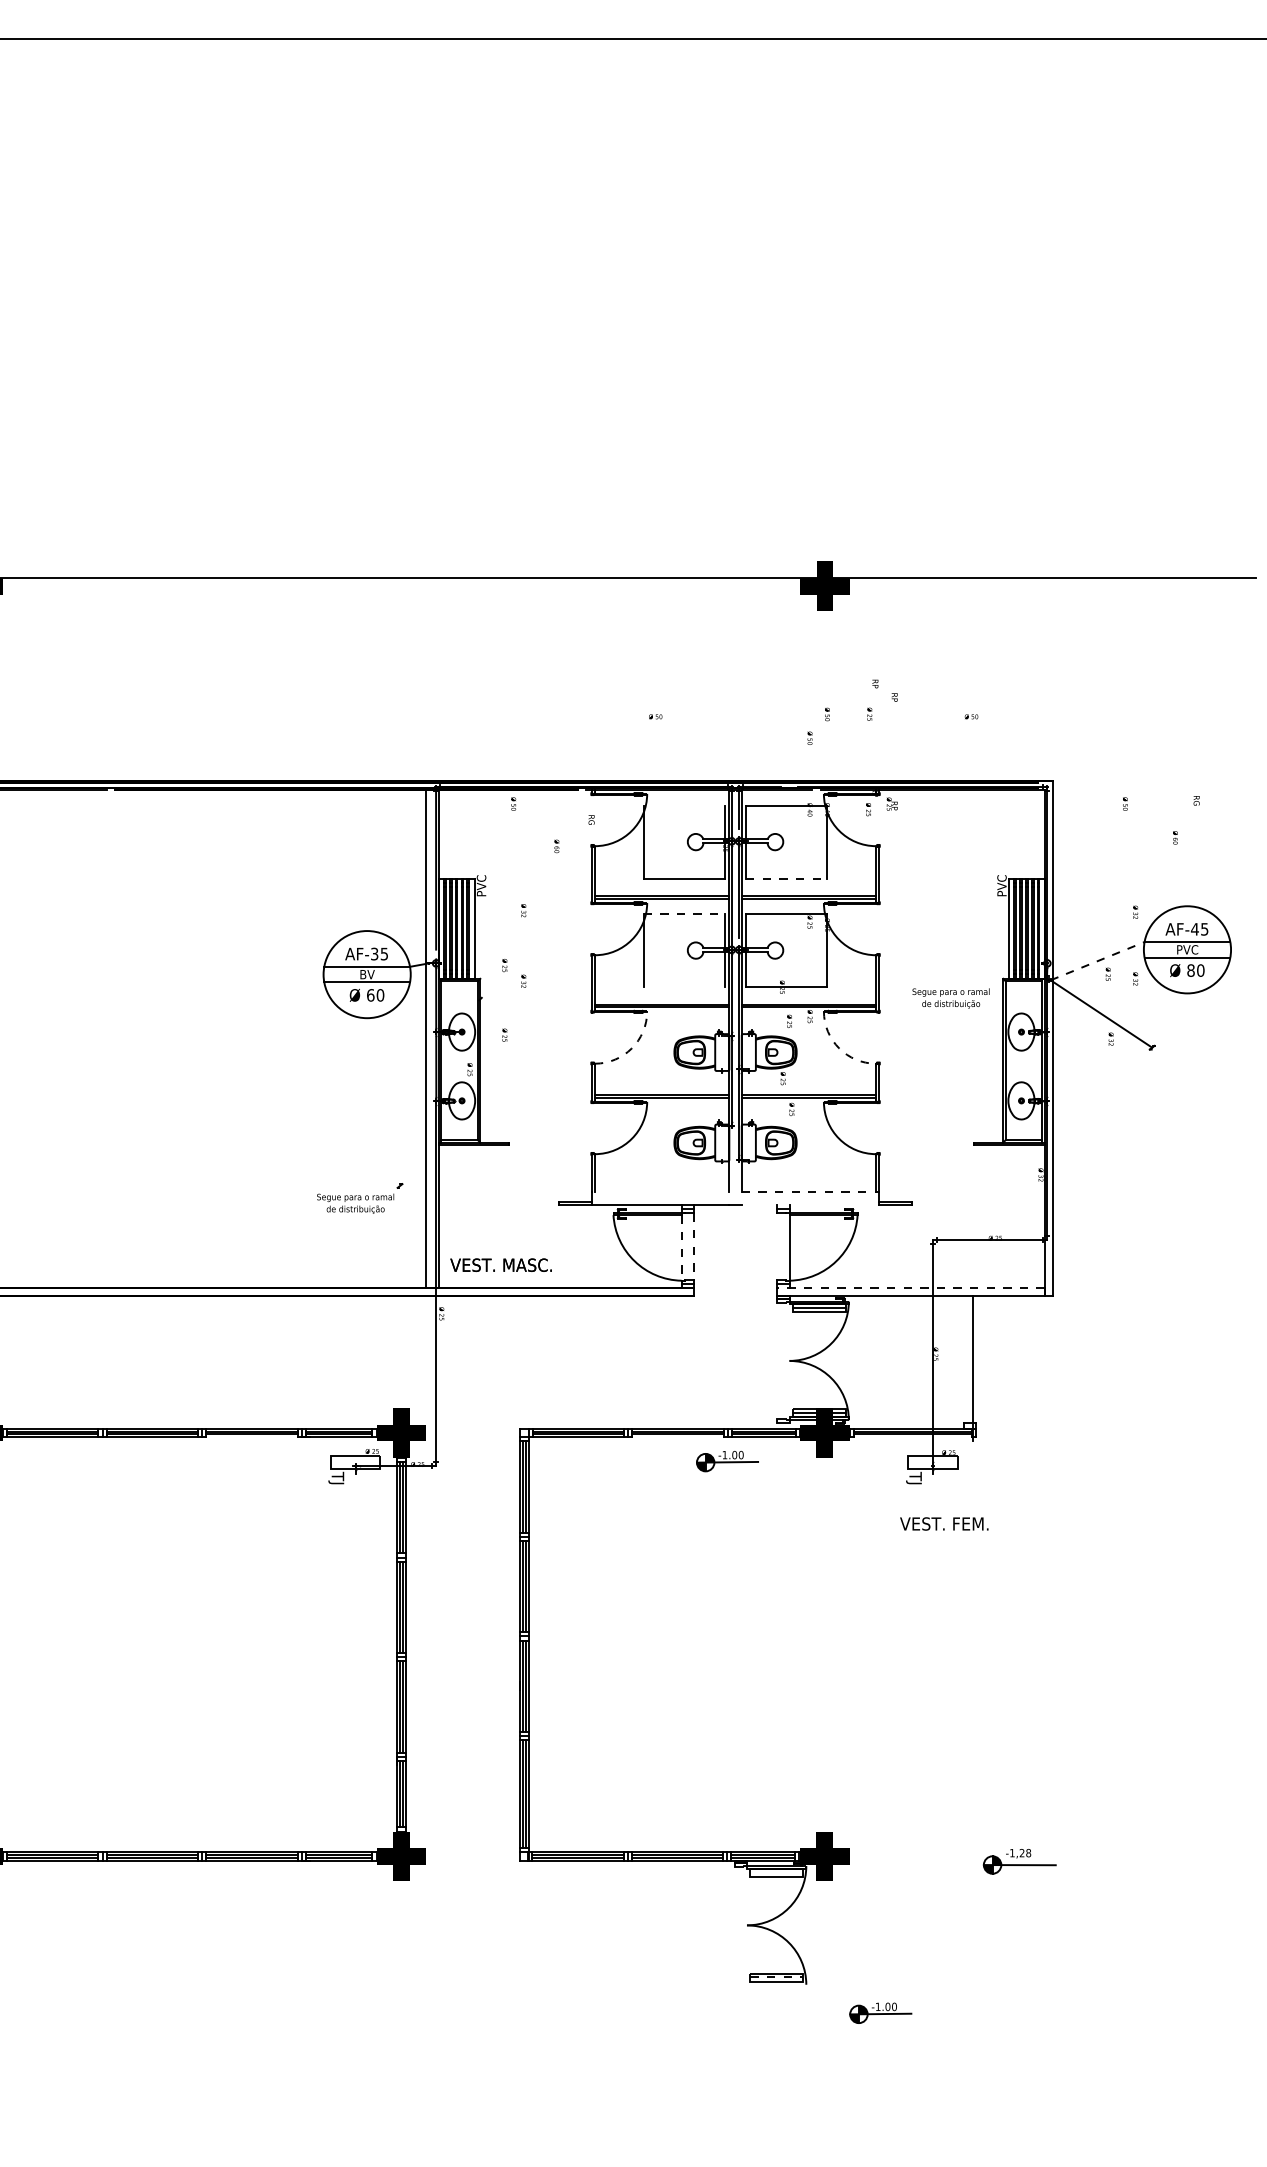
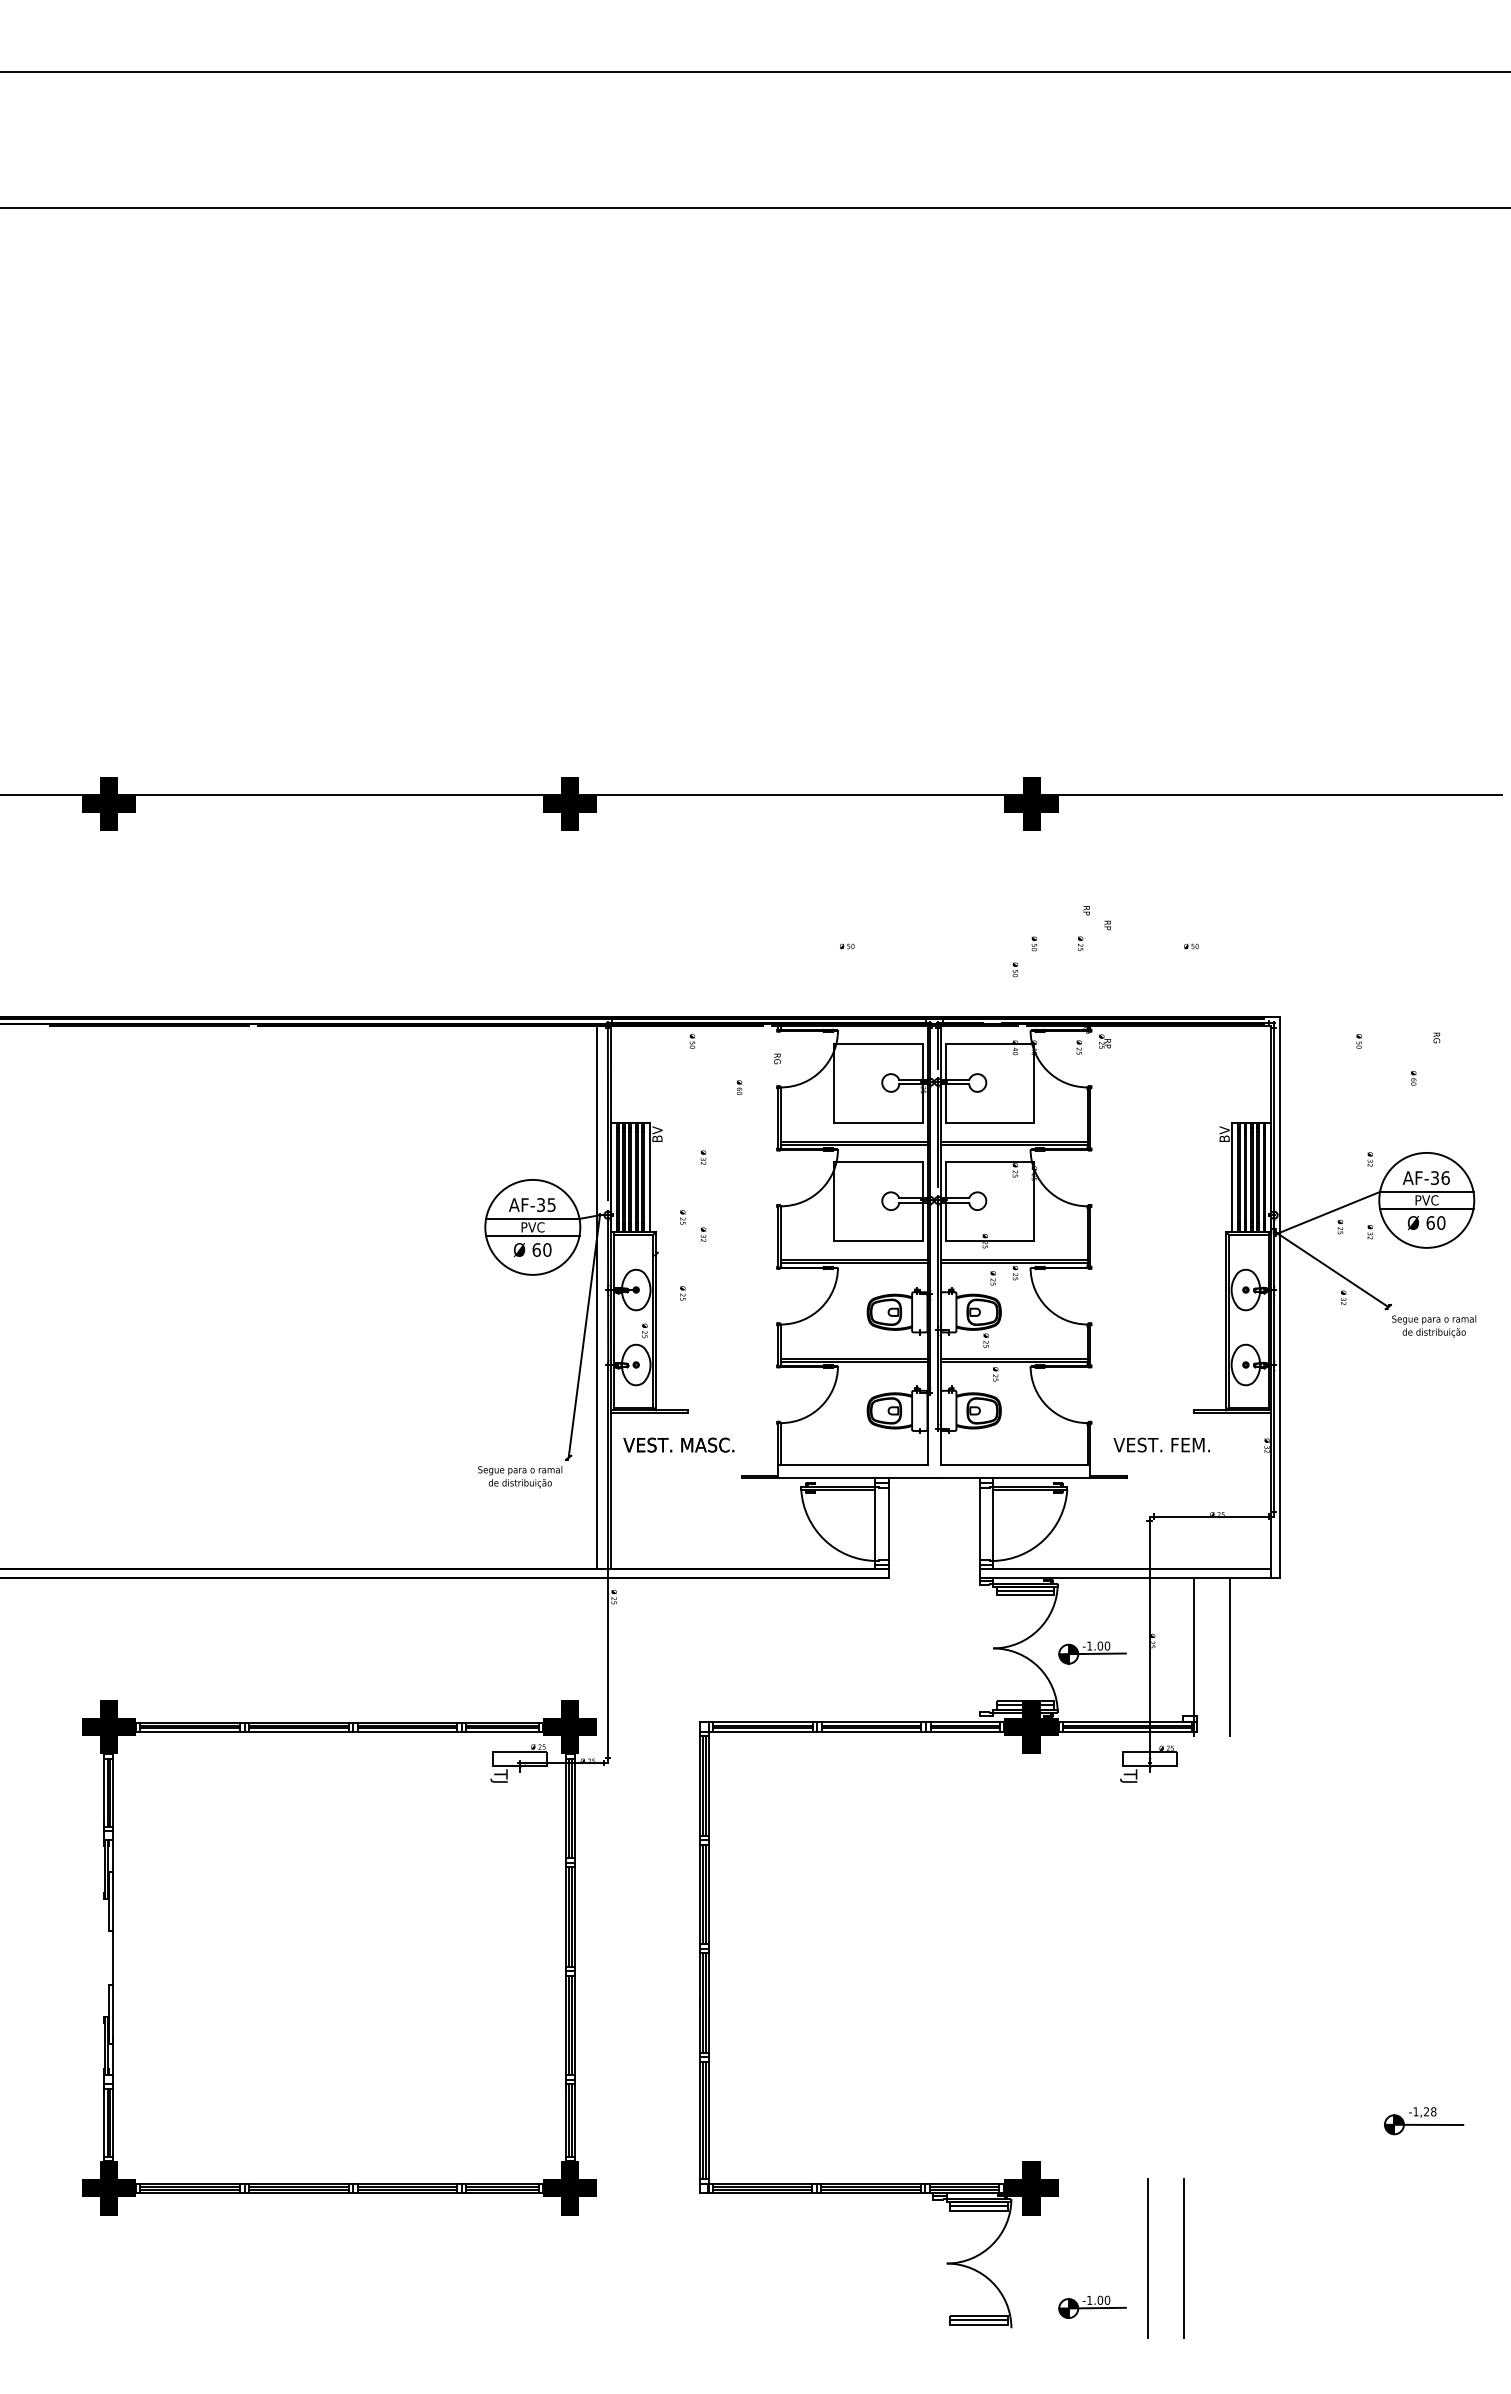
fill: (401, 586) -> (570, 804), added
line: (684, 805) -> (878, 1043), added
line: (787, 879) -> (990, 1123), dashed -> solid
text: (481, 884) -> (657, 1129), PVC -> BV
text: (1001, 884) -> (1224, 1129), PVC -> BV
line: (684, 914) -> (878, 1161), dashed -> solid
text: (1199, 929) -> (1439, 1178), AF-45 -> AF-36
line: (1098, 960) -> (1329, 1212), dashed -> solid
text: (1190, 970) -> (1430, 1222), 80 -> 60
text: (366, 974) -> (532, 1227), BV -> PVC
line: (684, 987) -> (878, 1241), added
text: (951, 998) -> (1434, 1326), moved
arc: (632, 1048) -> (821, 1307), dashed -> solid
arc: (839, 1048) -> (1047, 1307), dashed -> solid
line: (414, 1074) -> (584, 1336), added
line: (660, 1192) -> (852, 1464), added
line: (810, 1192) -> (1015, 1464), dashed -> solid
line: (810, 1205) -> (1015, 1478), added
line: (777, 1246) -> (979, 1523), added
line: (694, 1247) -> (889, 1524), dashed -> solid
line: (681, 1248) -> (875, 1525), dashed -> solid
text: (500, 1264) -> (678, 1444), moved
line: (911, 1287) -> (1125, 1568), dashed -> solid
line: (1006, 1368) -> (1229, 1656), added
line: (252, 1437) -> (407, 1731), added
line: (677, 1437) -> (871, 1731), added
line: (912, 1437) -> (1127, 1731), added
part: (727, 1461) -> (1092, 1652), moved
text: (944, 1523) -> (1161, 1444), moved
part: (1020, 1862) -> (1424, 2121), moved
line: (776, 1872) -> (978, 2205), added
line: (932, 1920) -> (1148, 2258), added
line: (964, 1920) -> (1183, 2258), added
line: (777, 1977) -> (979, 2320), dashed -> solid
part: (880, 2012) -> (1092, 2306), moved

